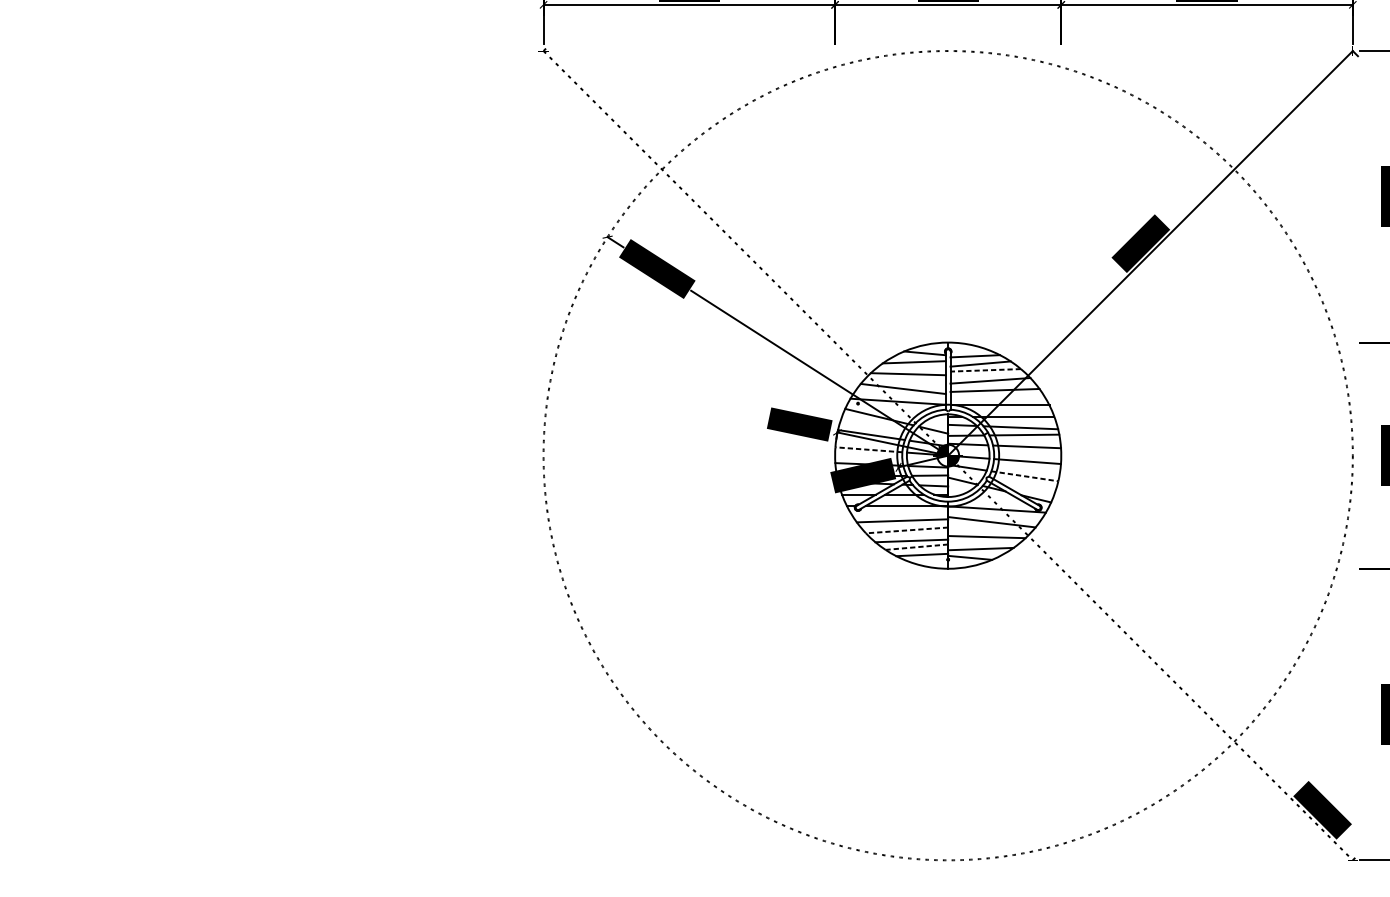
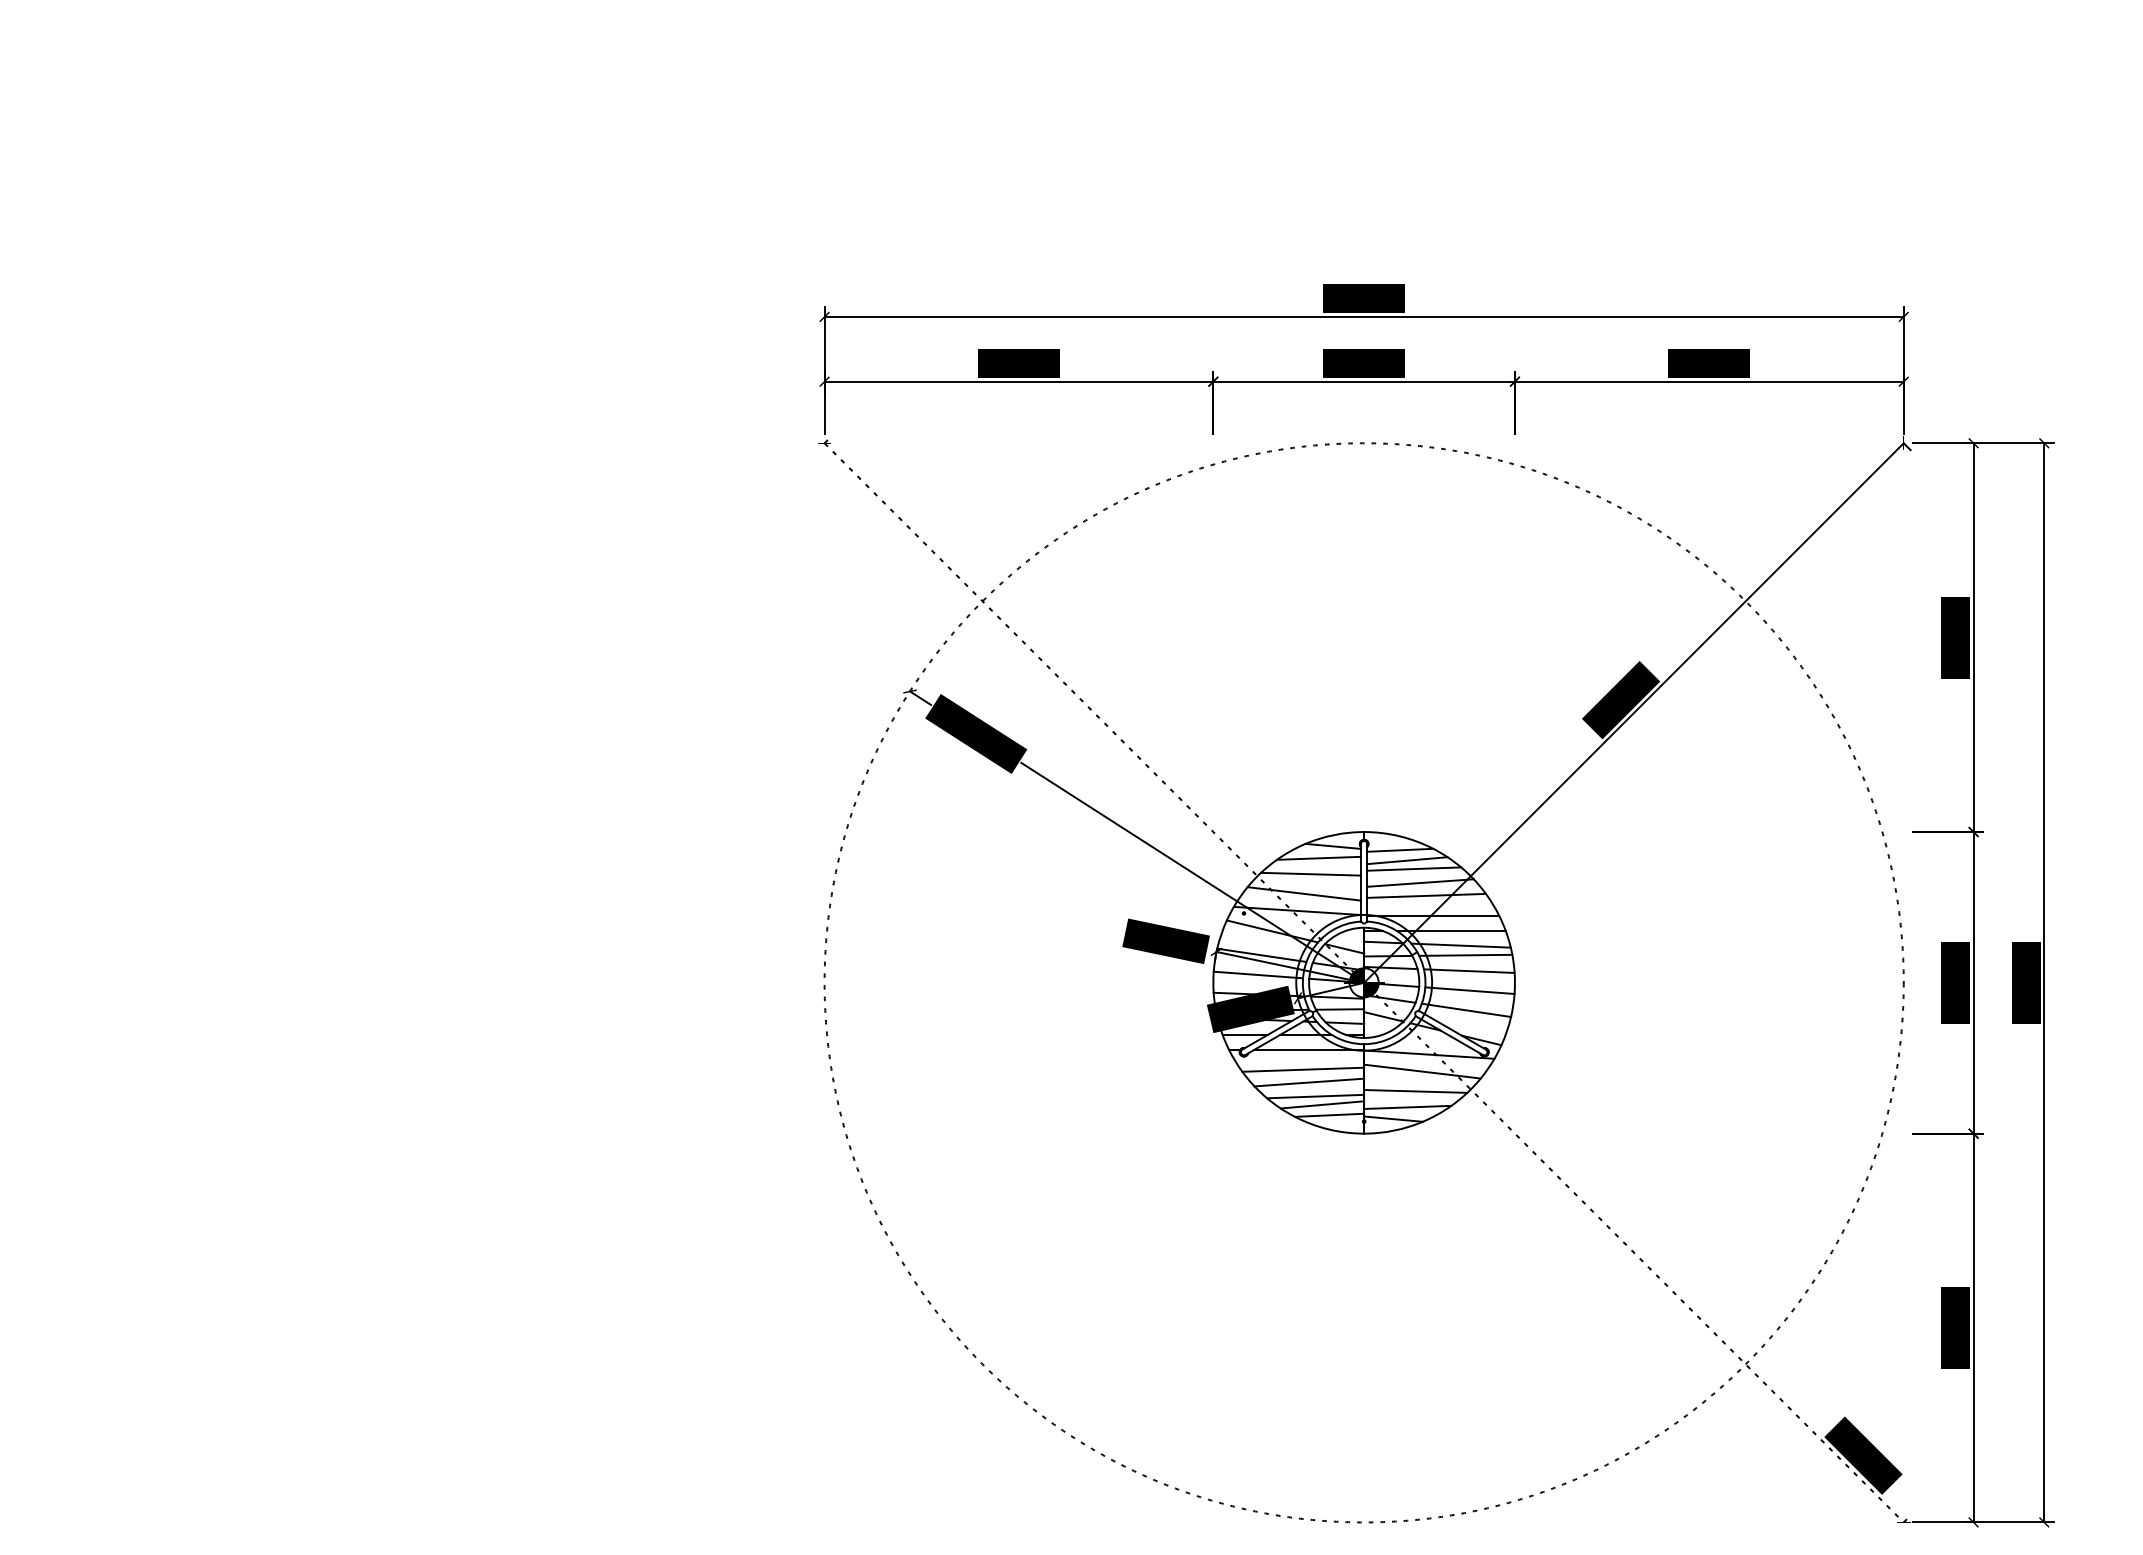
line: (985, 370) -> (1414, 869), dashed -> solid
line: (868, 450) -> (1258, 975), dashed -> solid
line: (1024, 476) -> (1466, 1010), dashed -> solid
line: (907, 530) -> (1309, 1082), dashed -> solid
line: (916, 546) -> (1322, 1104), dashed -> solid

